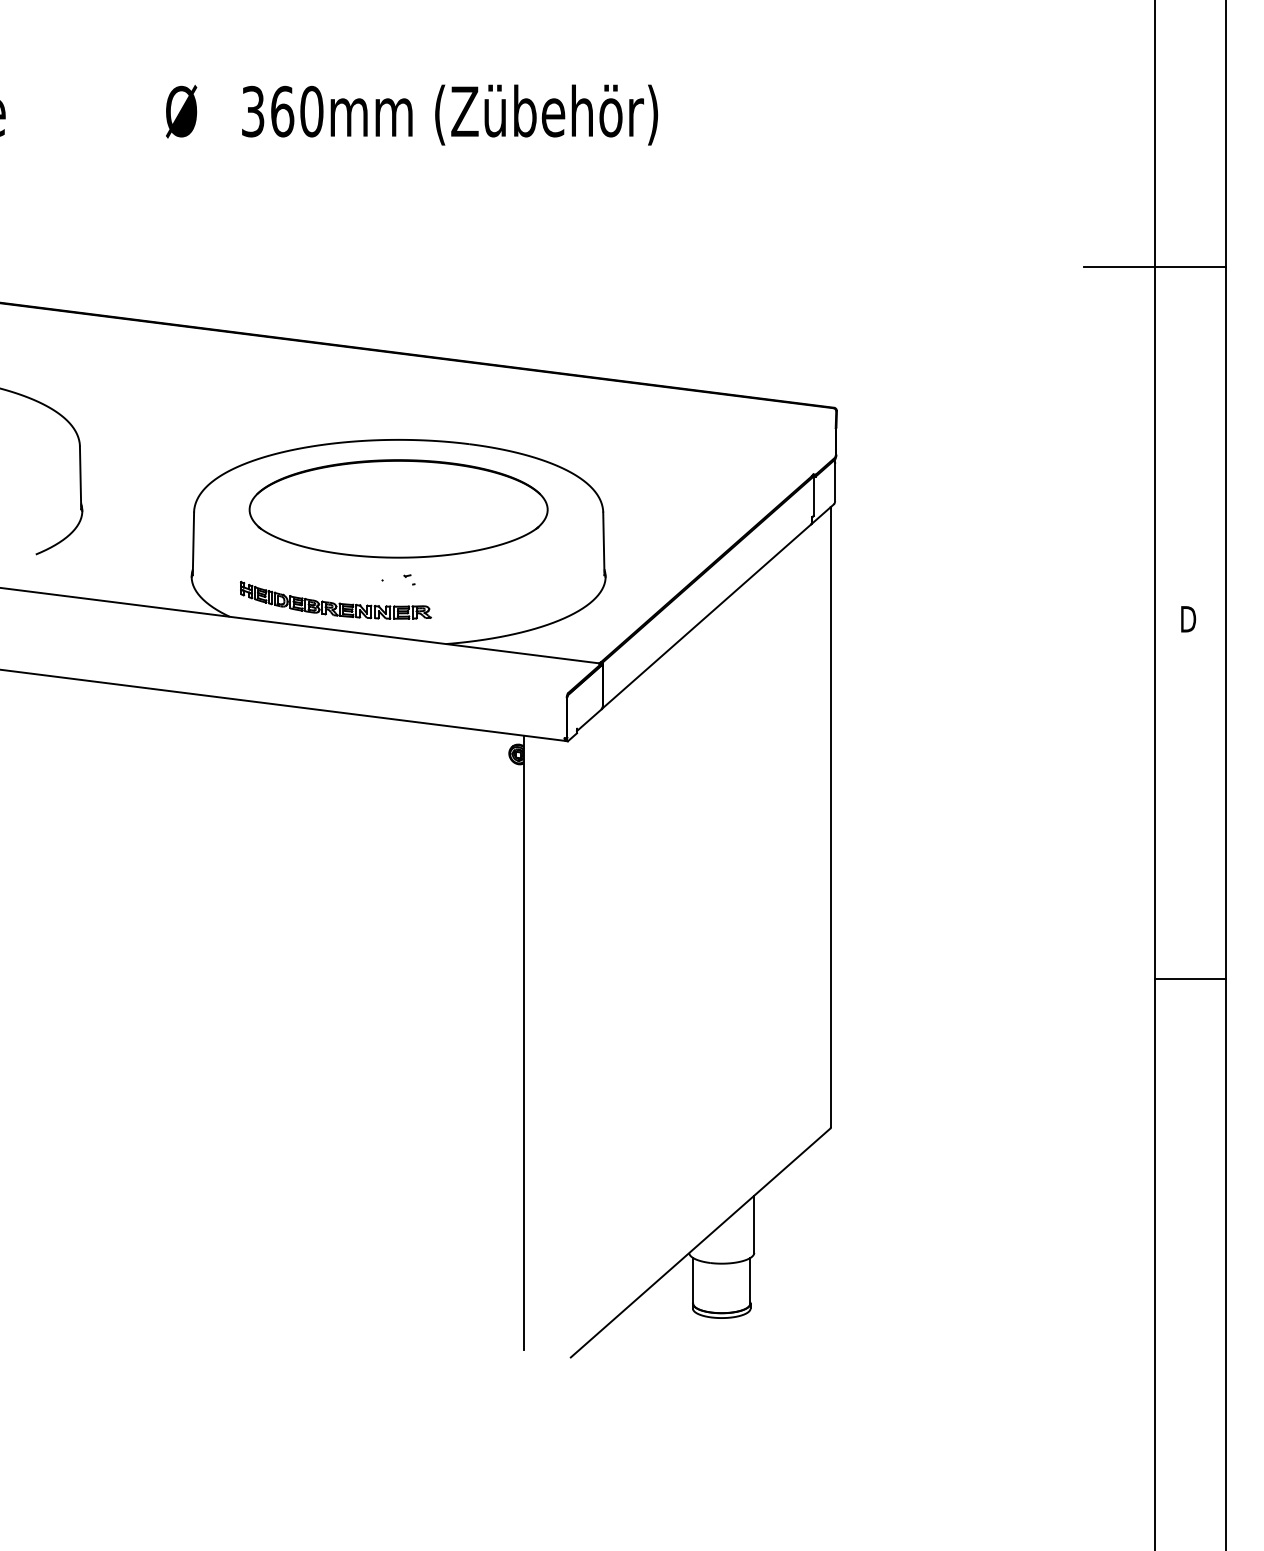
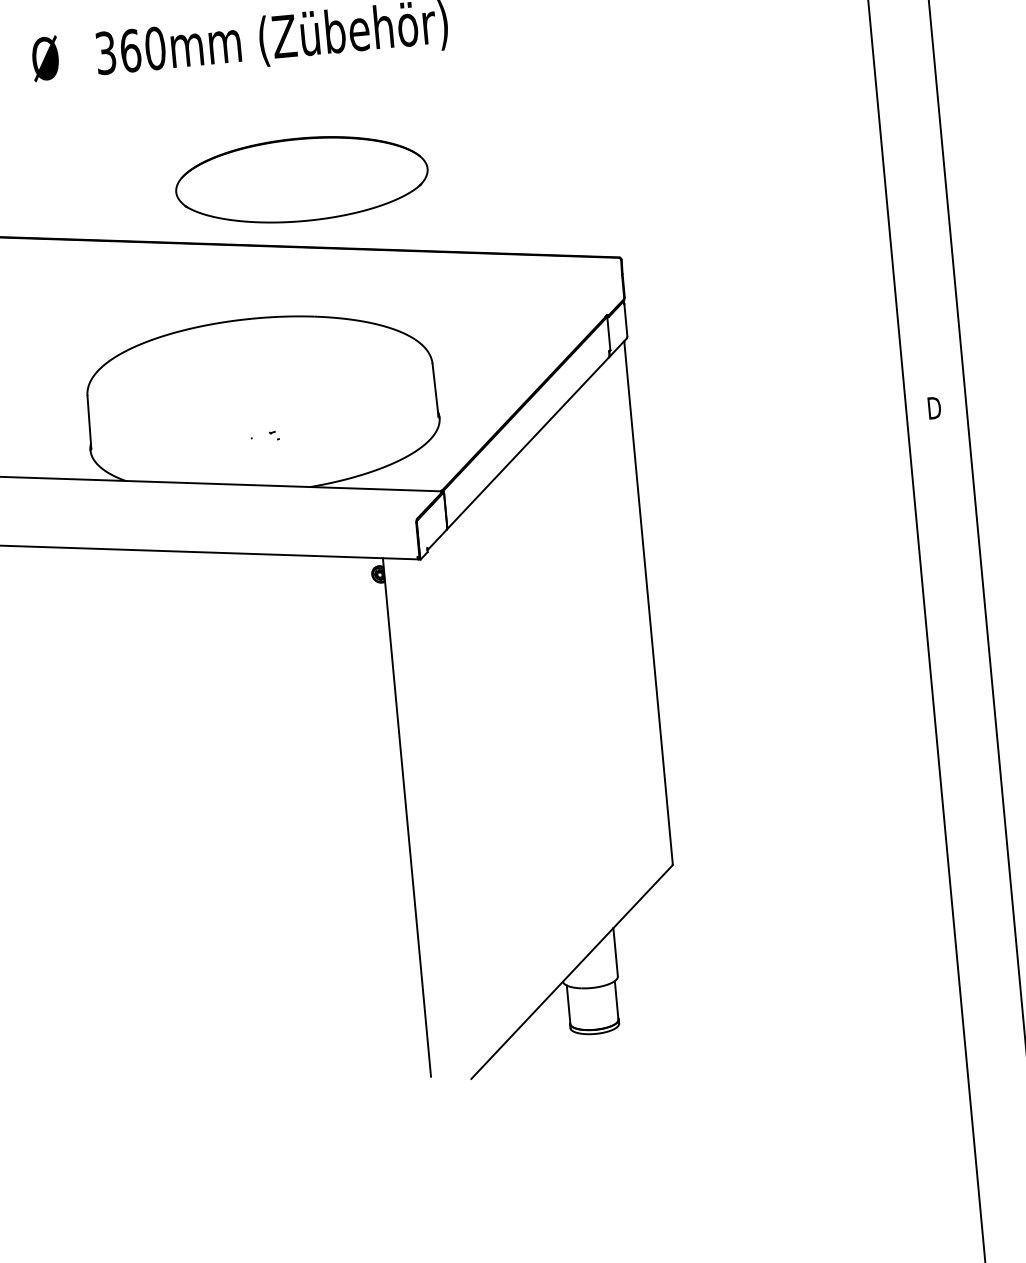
line: (1154, 266) -> (878, 113), removed
part: (398, 508) -> (301, 179), moved
part: (335, 599) -> (213, 458), removed
line: (1190, 978) -> (964, 710), removed

